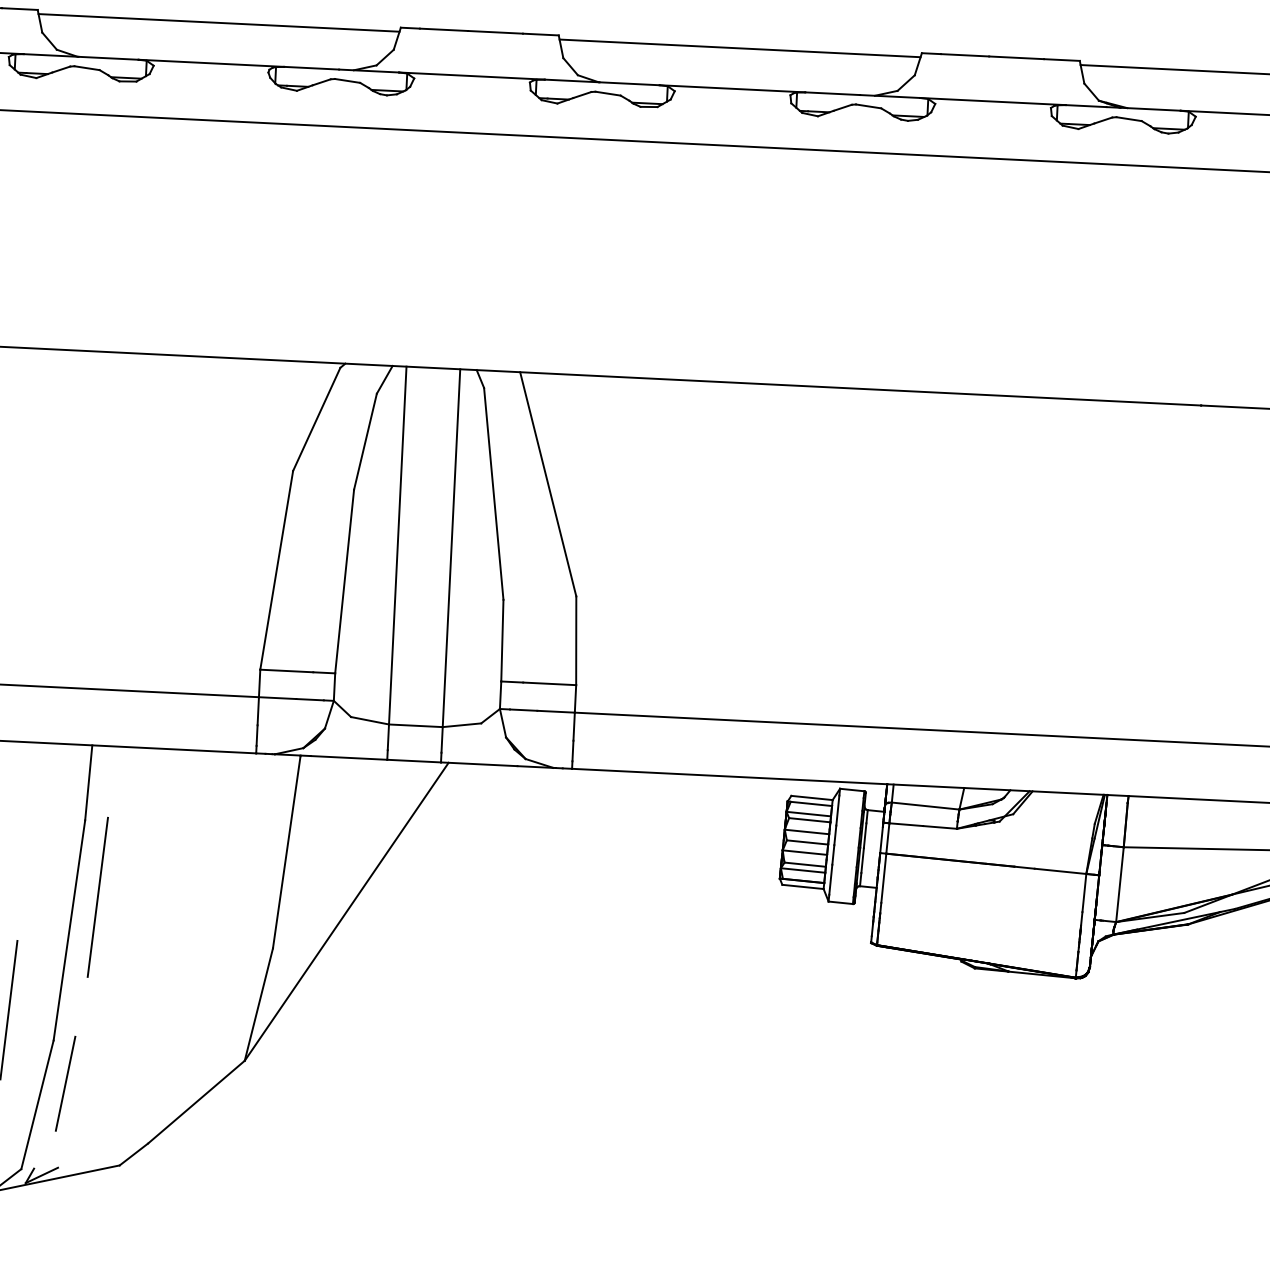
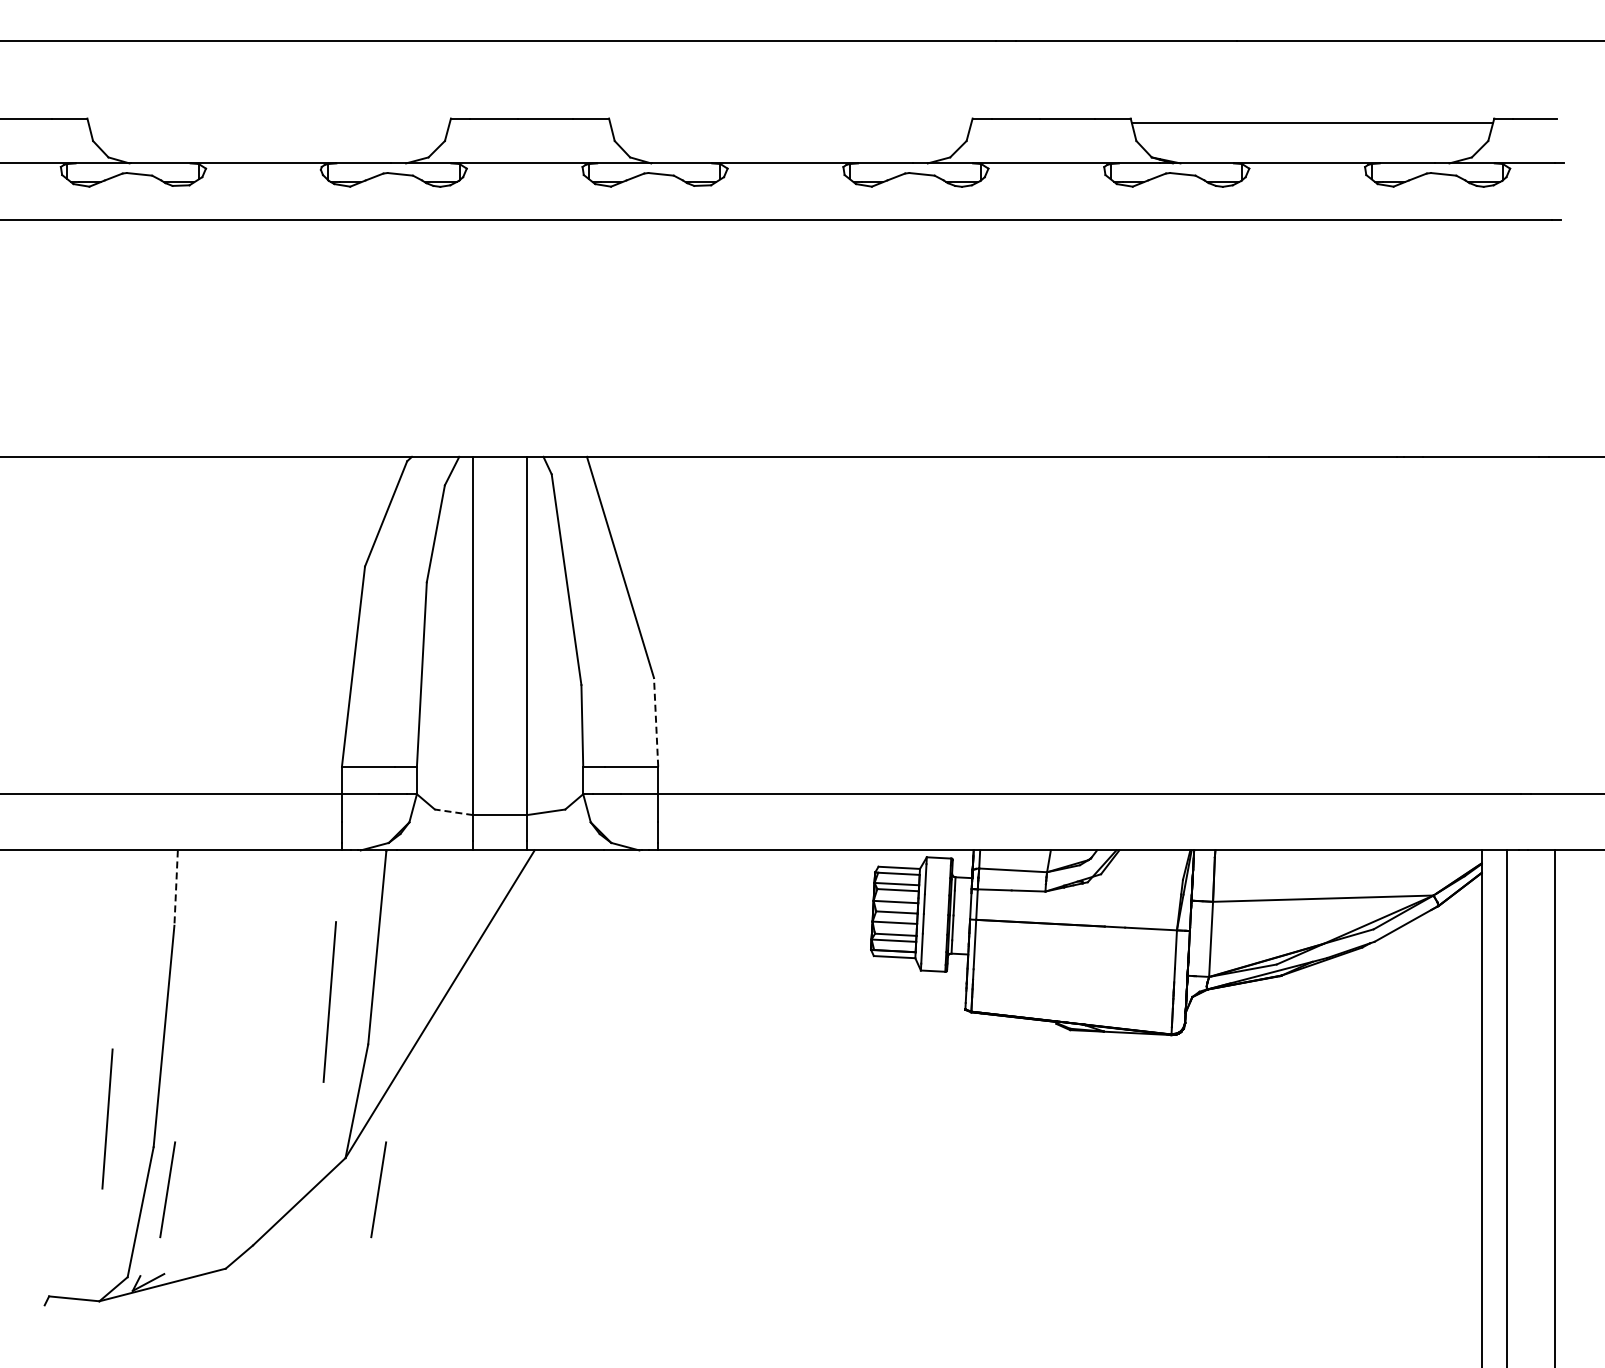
line: (218, 22) -> (268, 122), removed
line: (739, 48) -> (790, 122), removed
line: (576, 639) -> (656, 721), solid -> dashed
line: (369, 720) -> (453, 812), solid -> dashed
line: (89, 783) -> (176, 888), solid -> dashed
line: (97, 896) -> (329, 1001), moved
line: (276, 1093) -> (378, 1189), added

